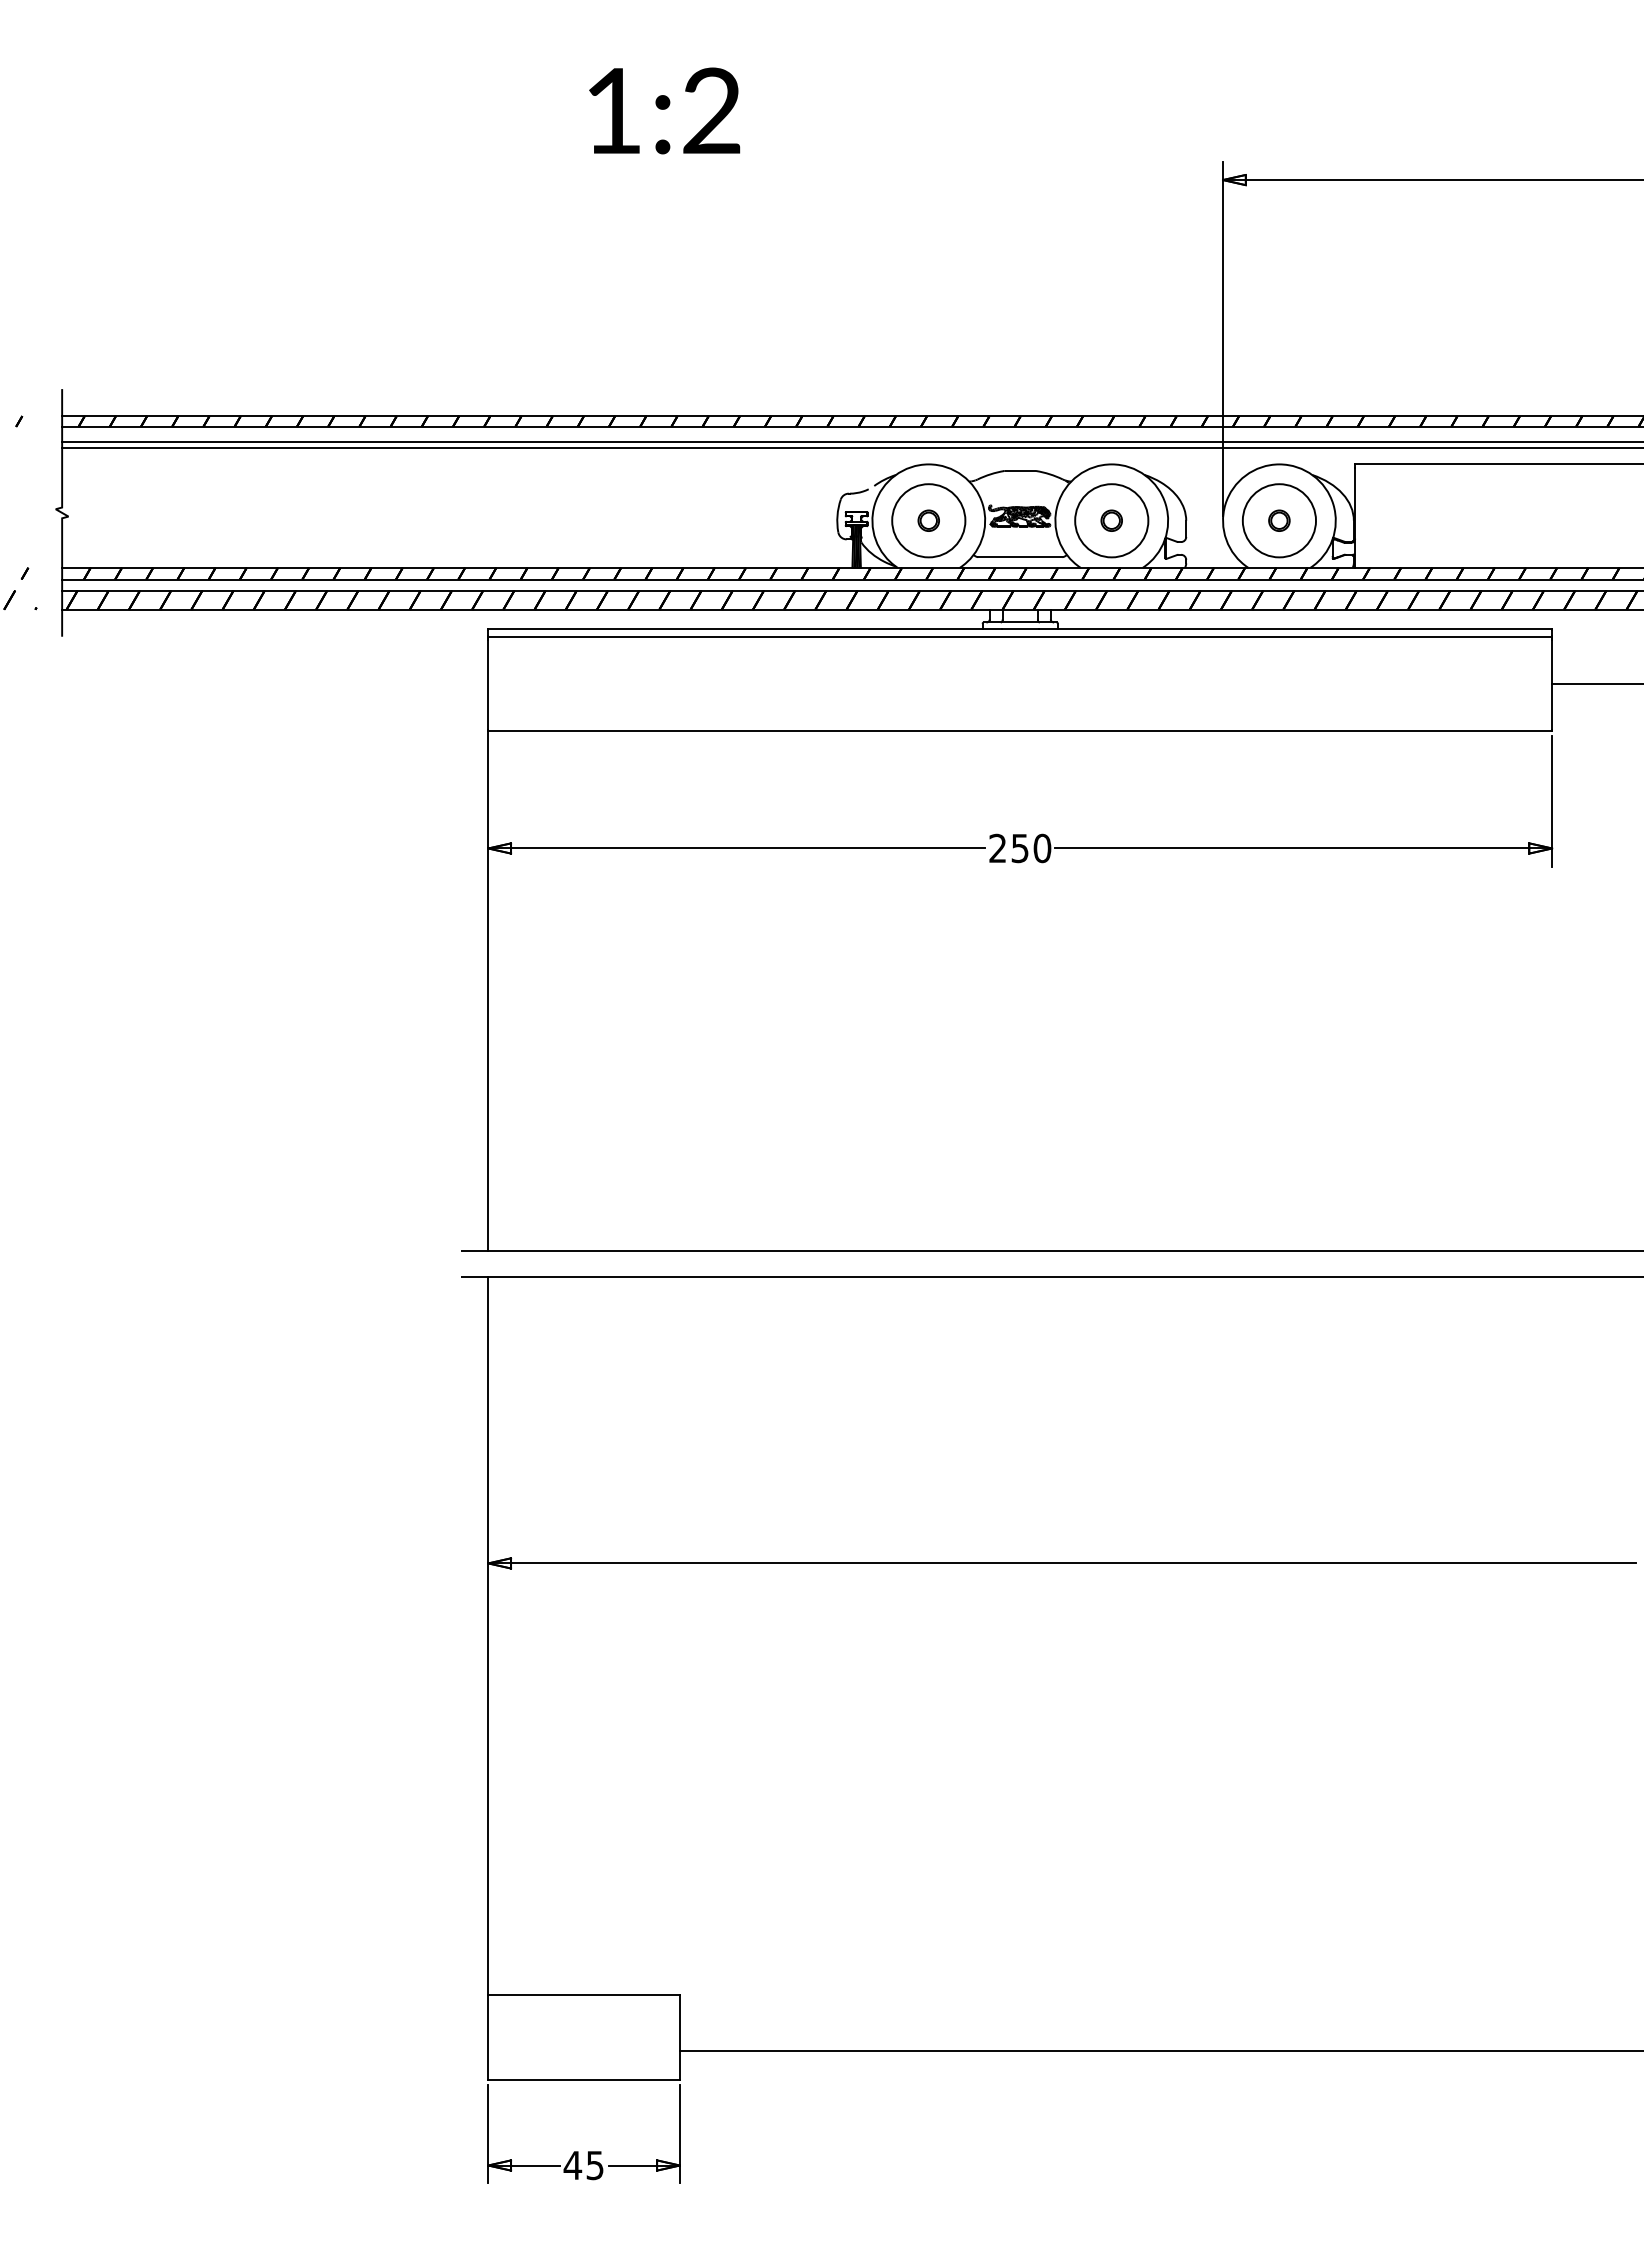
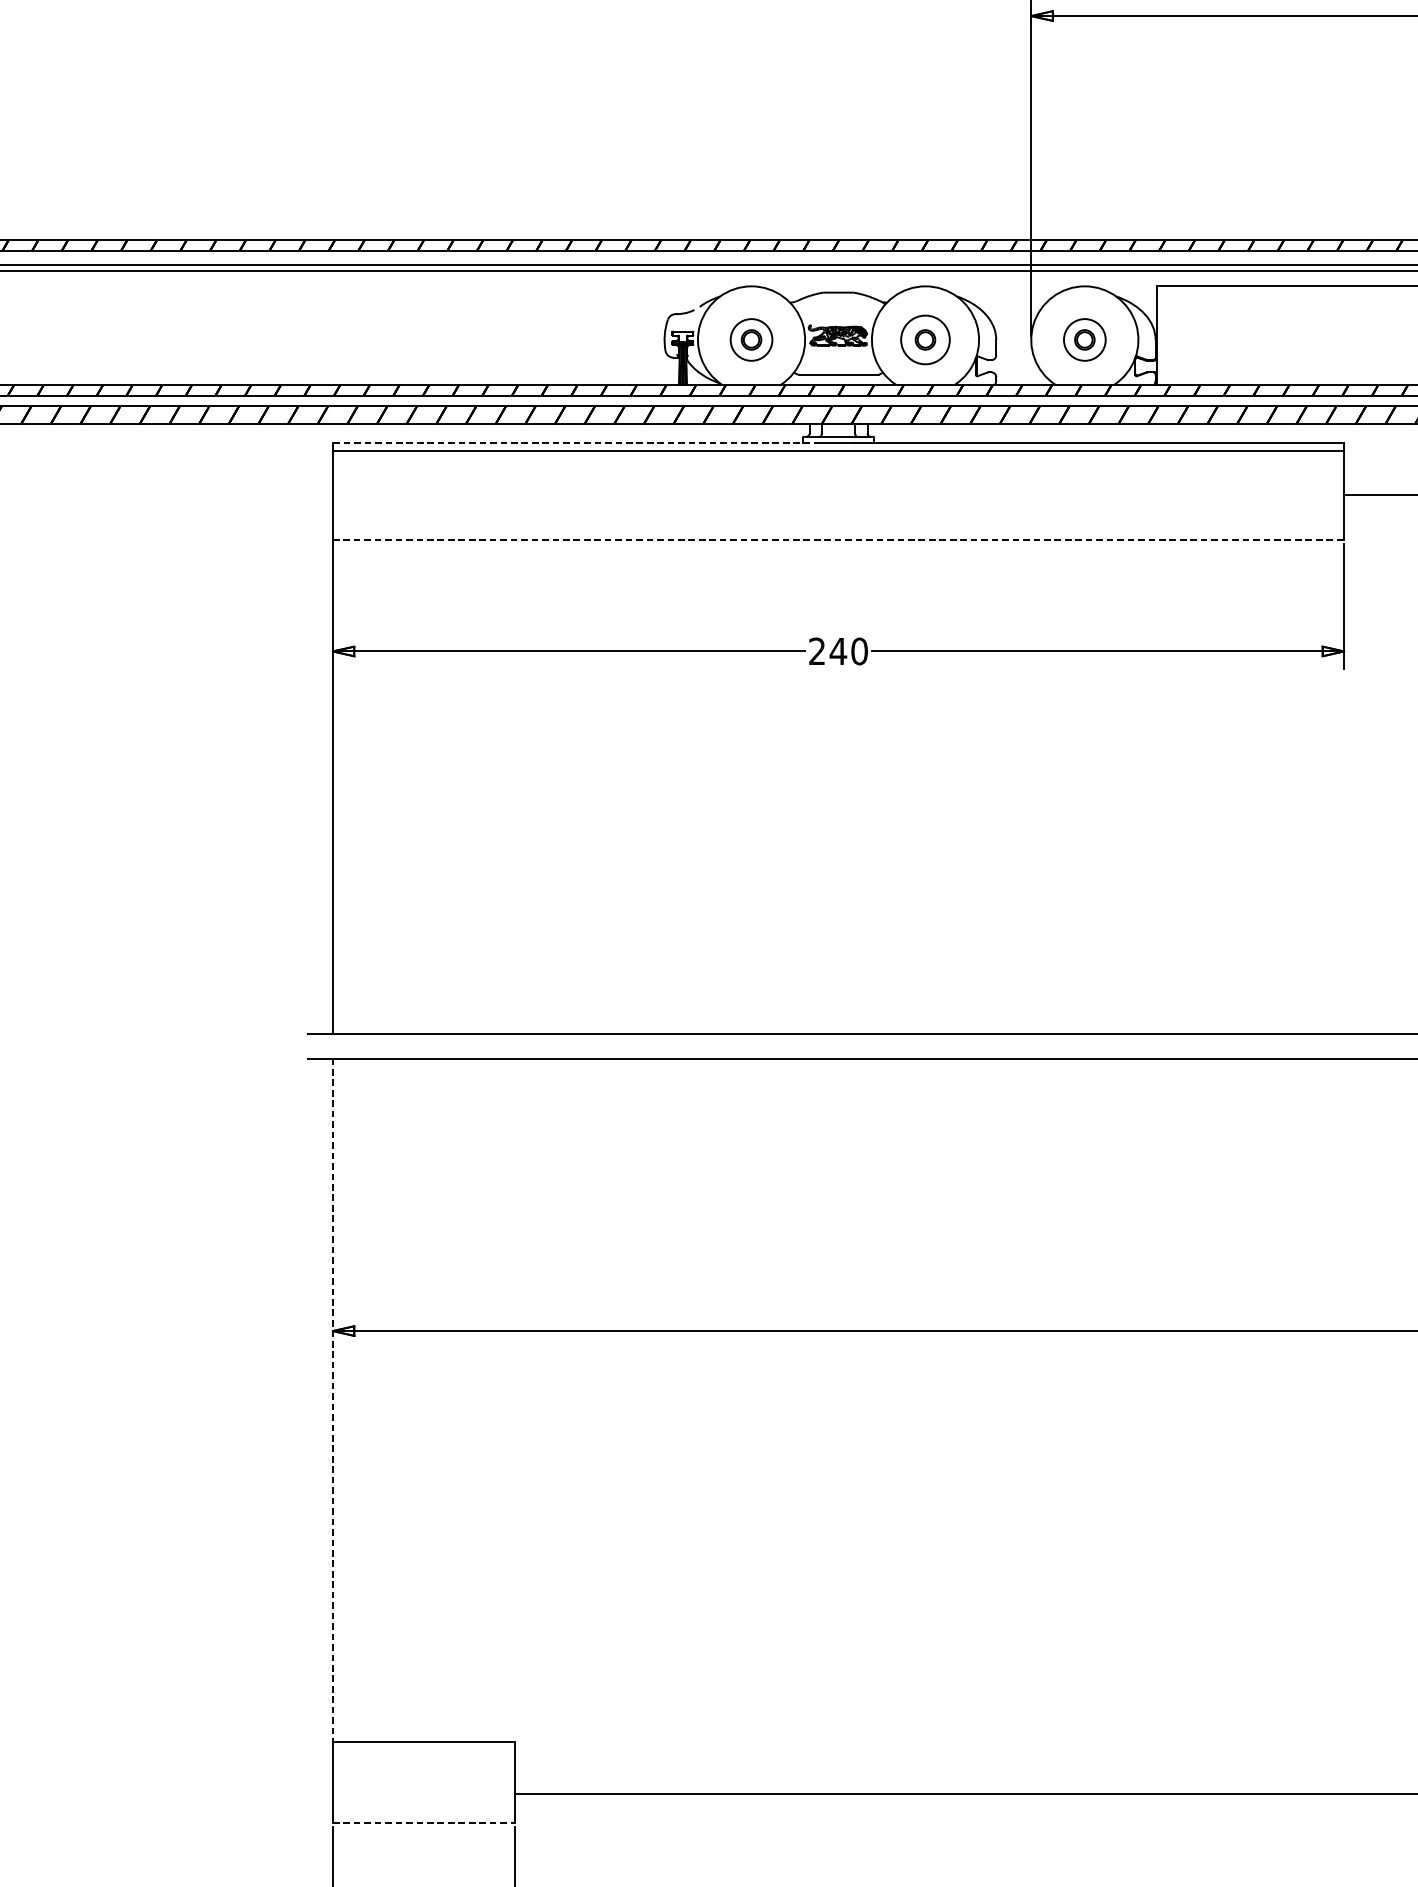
circle: (928, 520) -> (751, 339), size x0.6
circle: (1111, 520) -> (925, 339), size x0.7
circle: (1279, 520) -> (1084, 339), size x0.6
line: (745, 628) -> (577, 442), solid -> dashed
line: (1020, 730) -> (838, 539), solid -> dashed
text: (1019, 848) -> (837, 651), 250 -> 240
line: (488, 1636) -> (333, 1400), solid -> dashed
line: (584, 2080) -> (424, 1822), solid -> dashed

